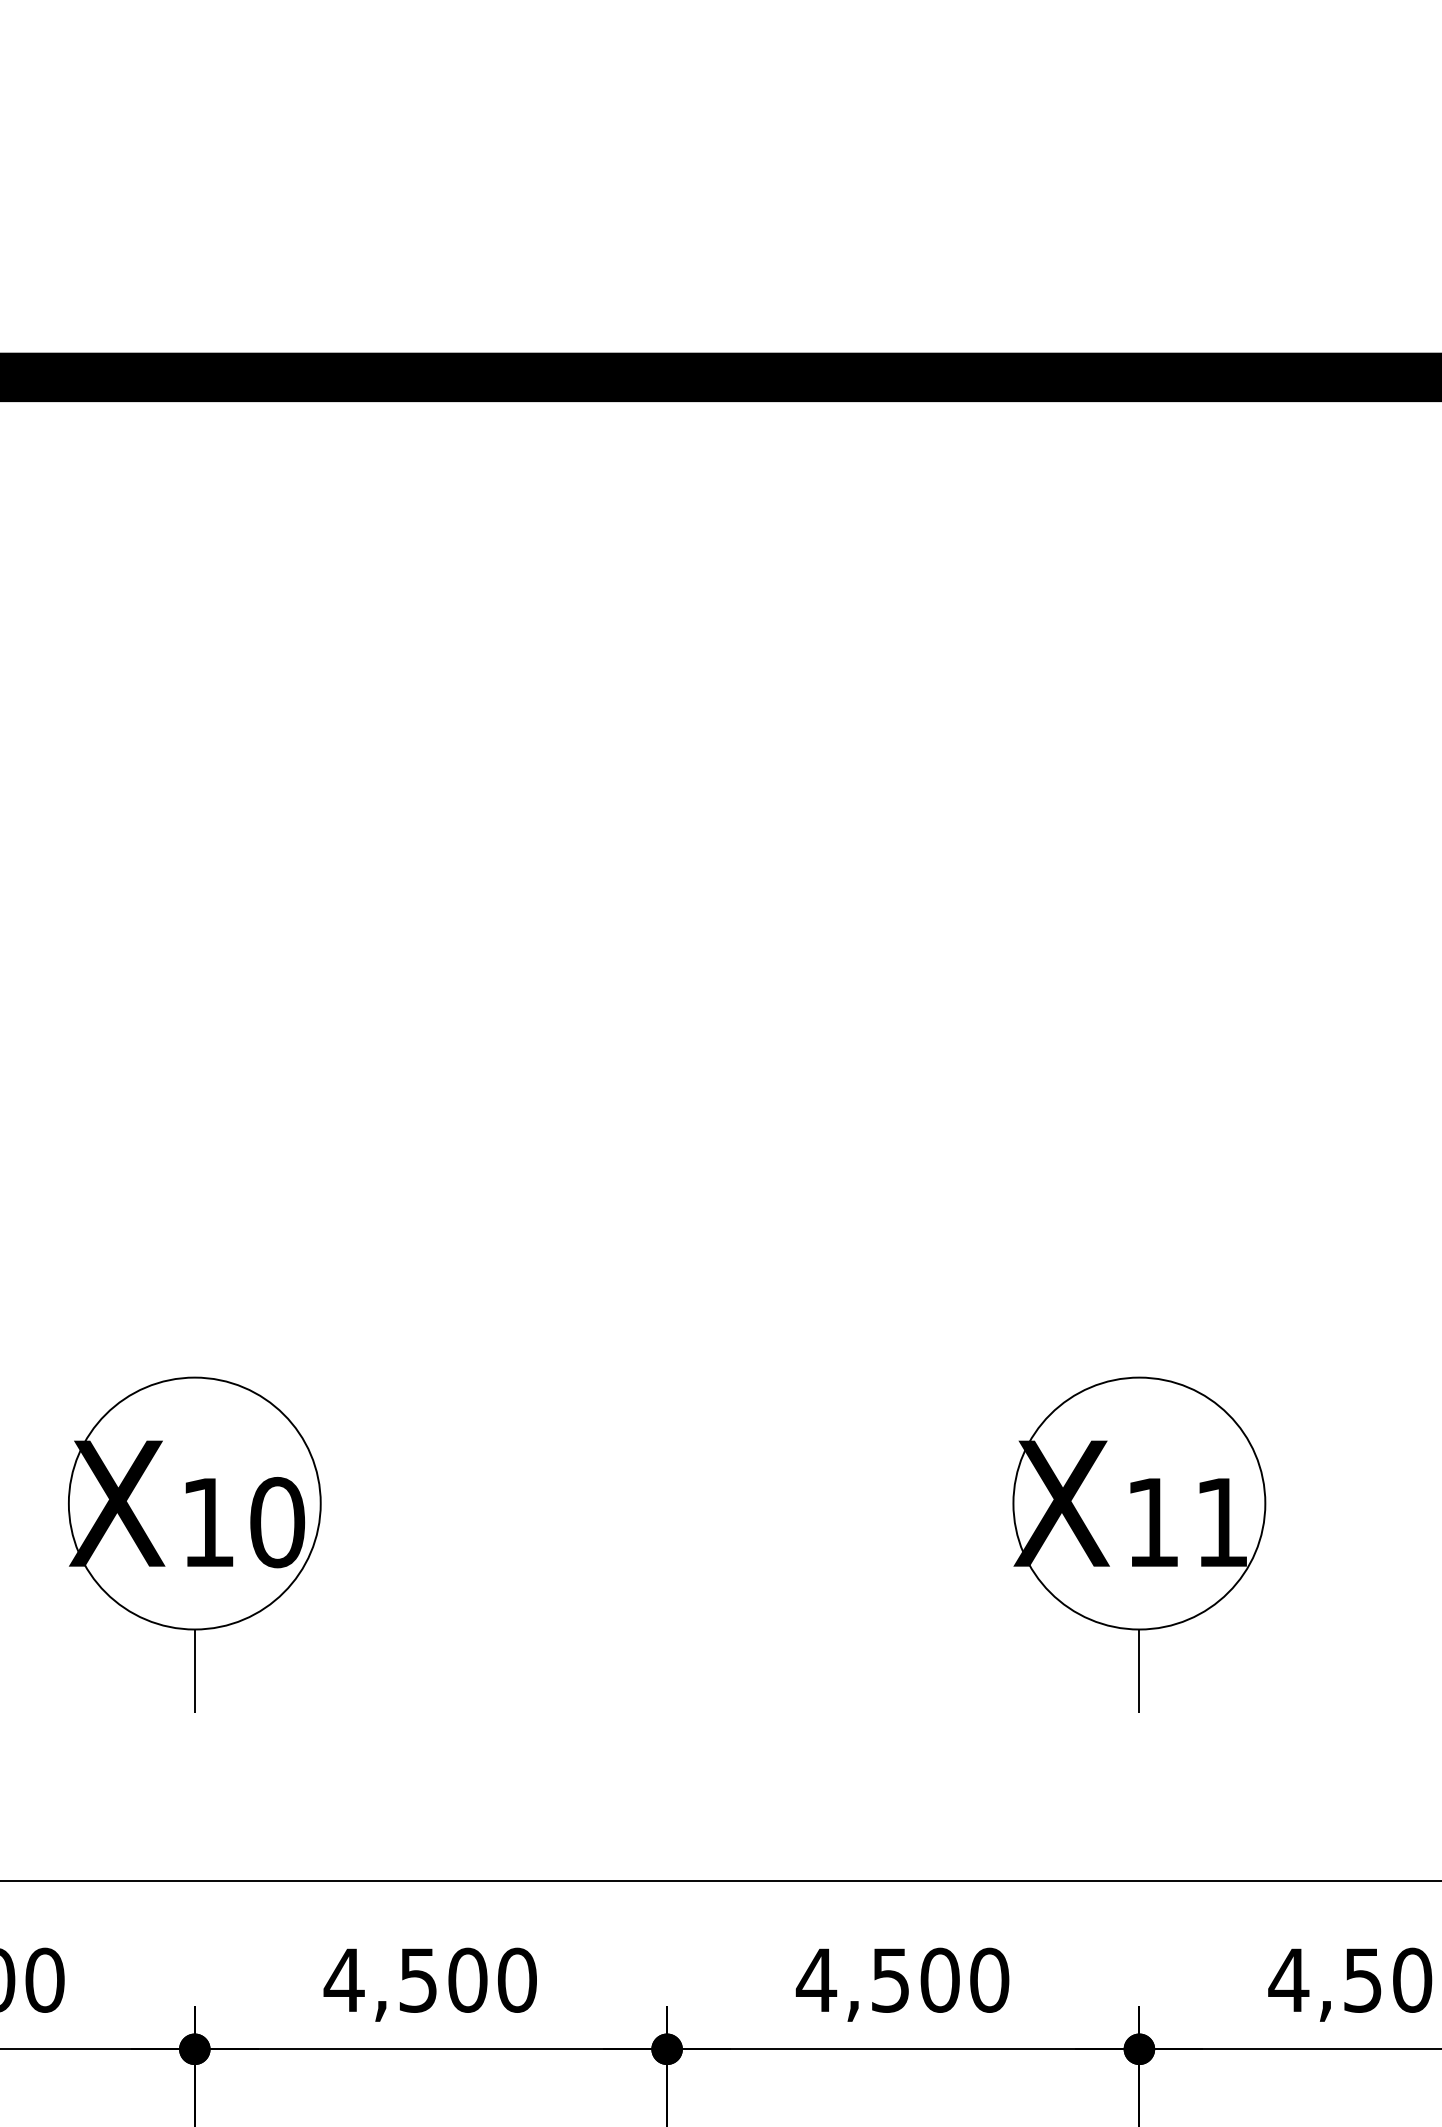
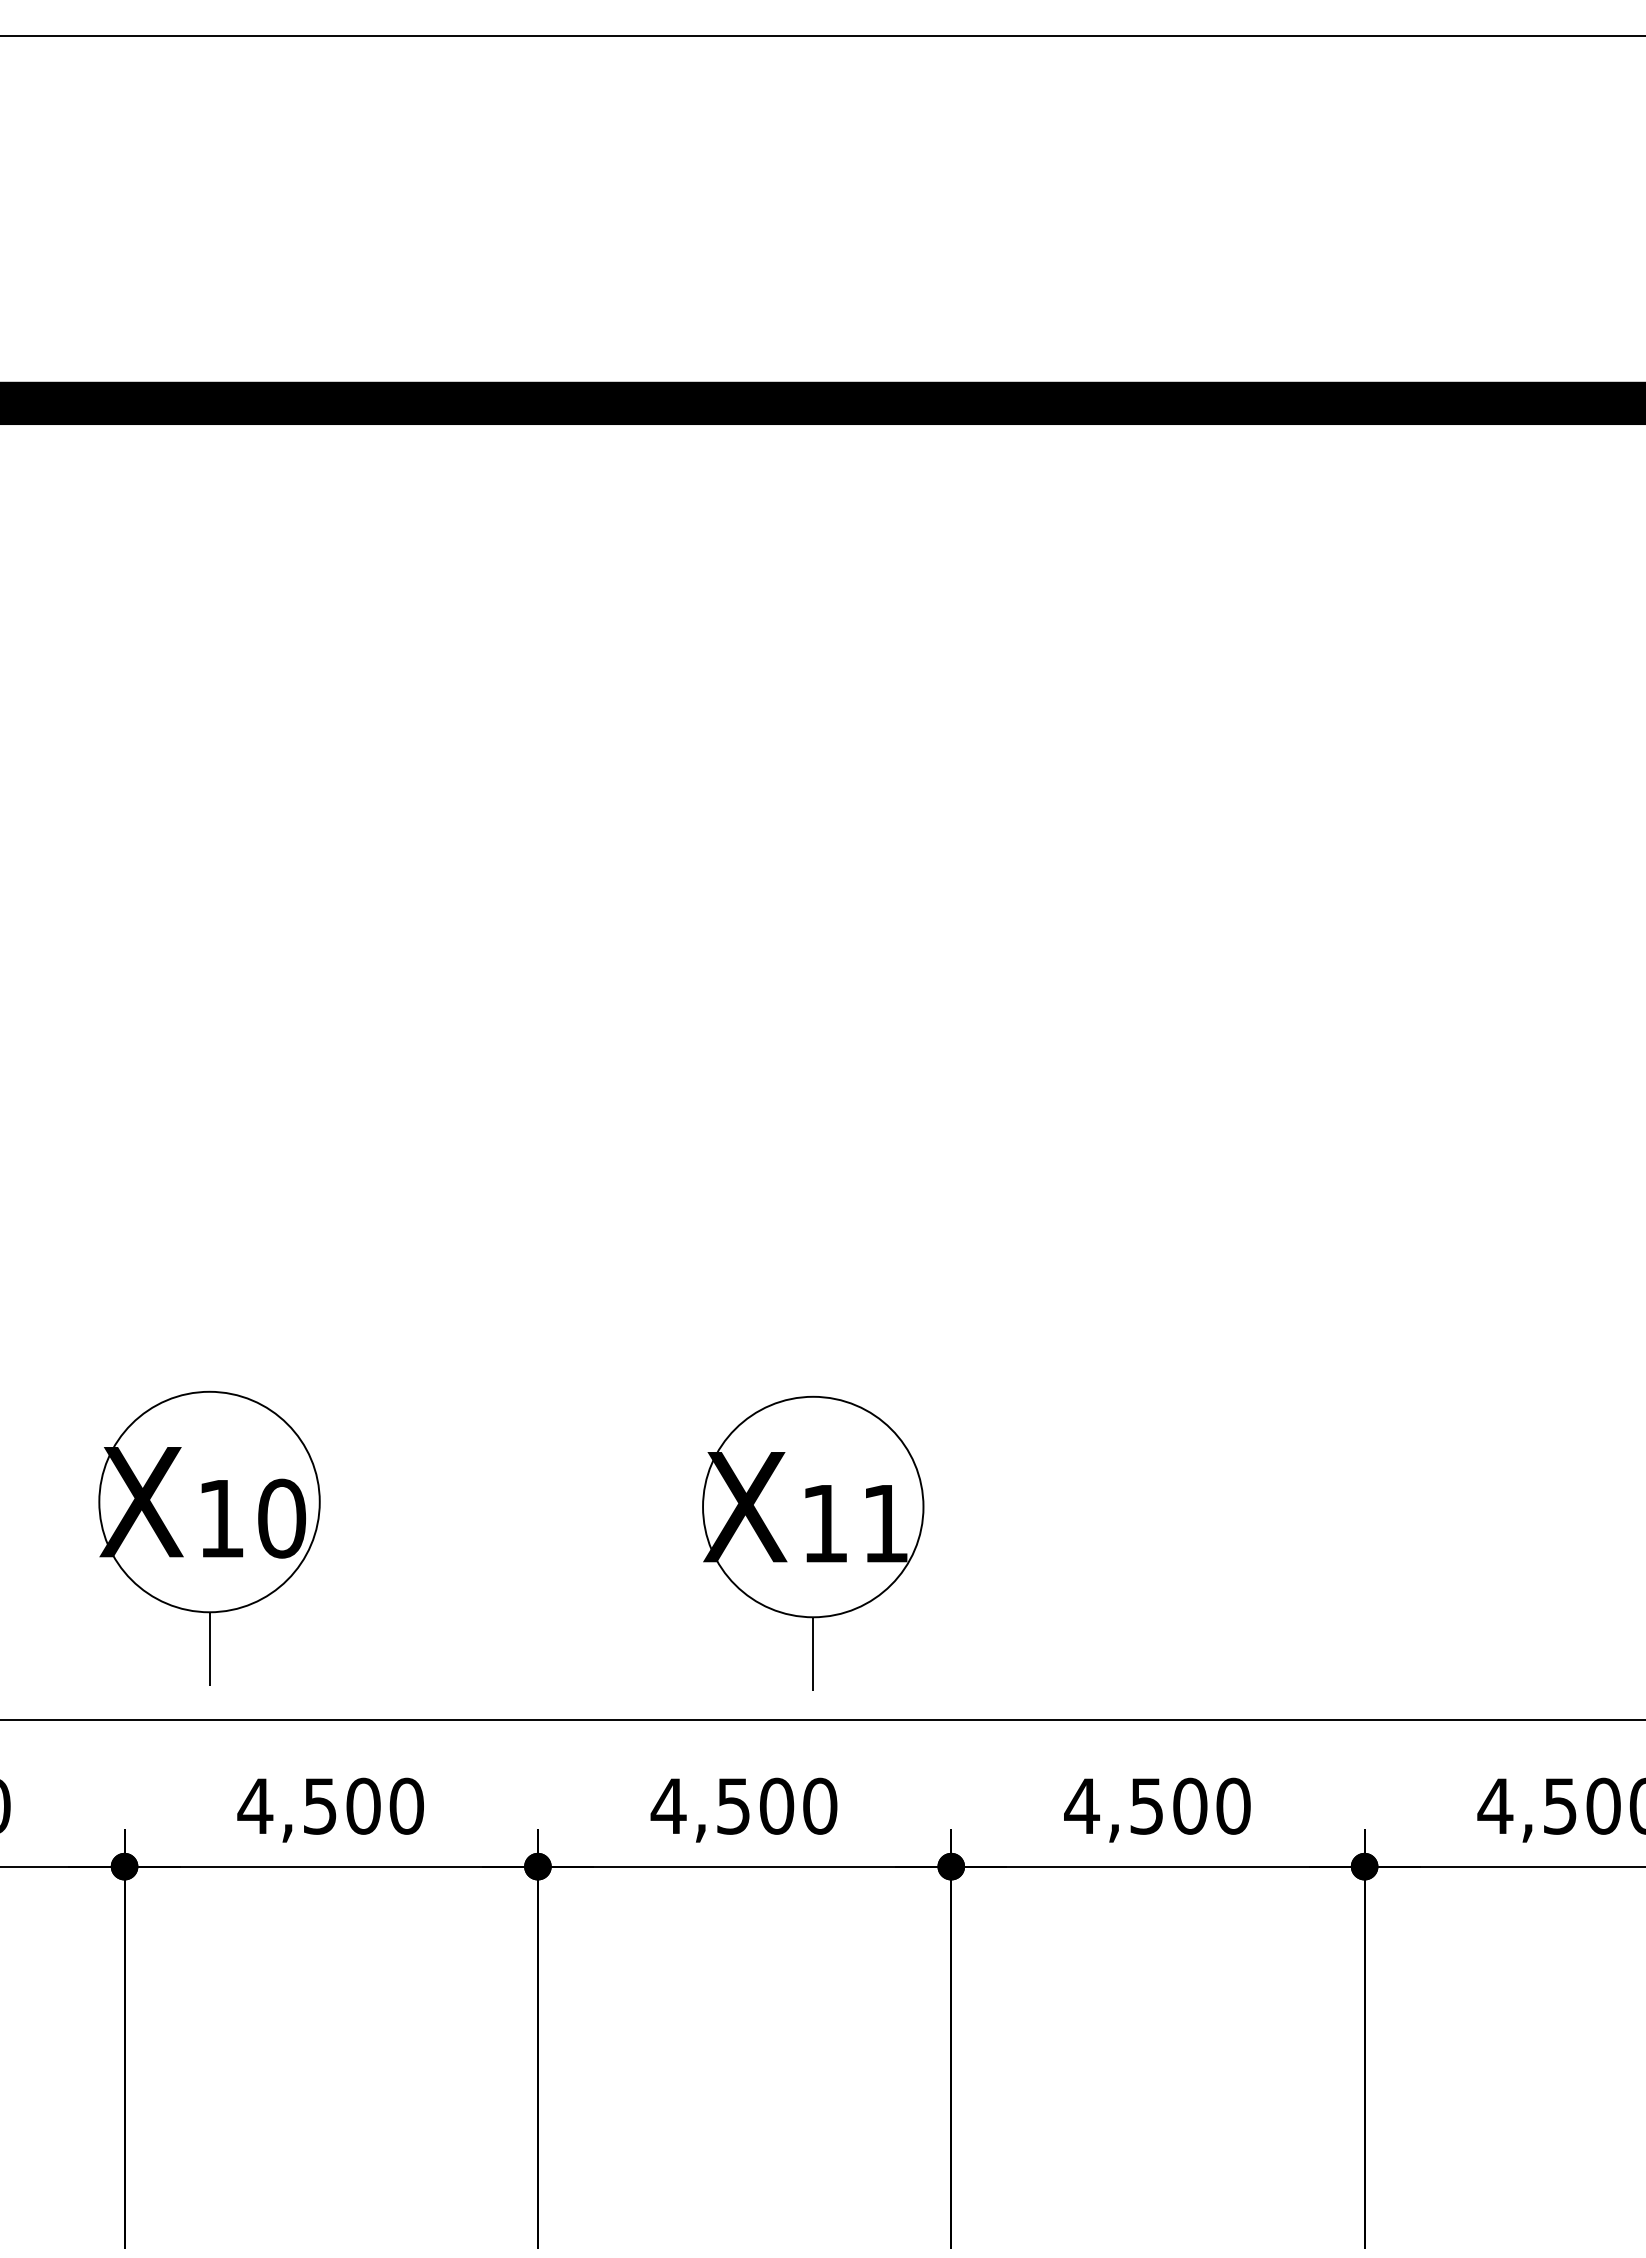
part: (194, 1544) -> (209, 1537), moved
part: (1139, 1544) -> (813, 1542), moved

